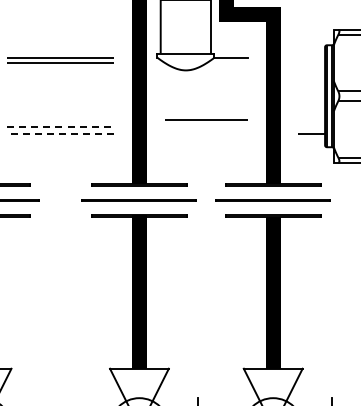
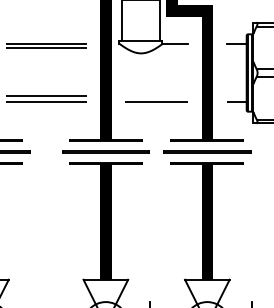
line: (311, 58) -> (236, 44), added
line: (206, 119) -> (156, 101), moved
line: (61, 127) -> (46, 96), dashed -> solid
line: (60, 134) -> (45, 102), dashed -> solid

